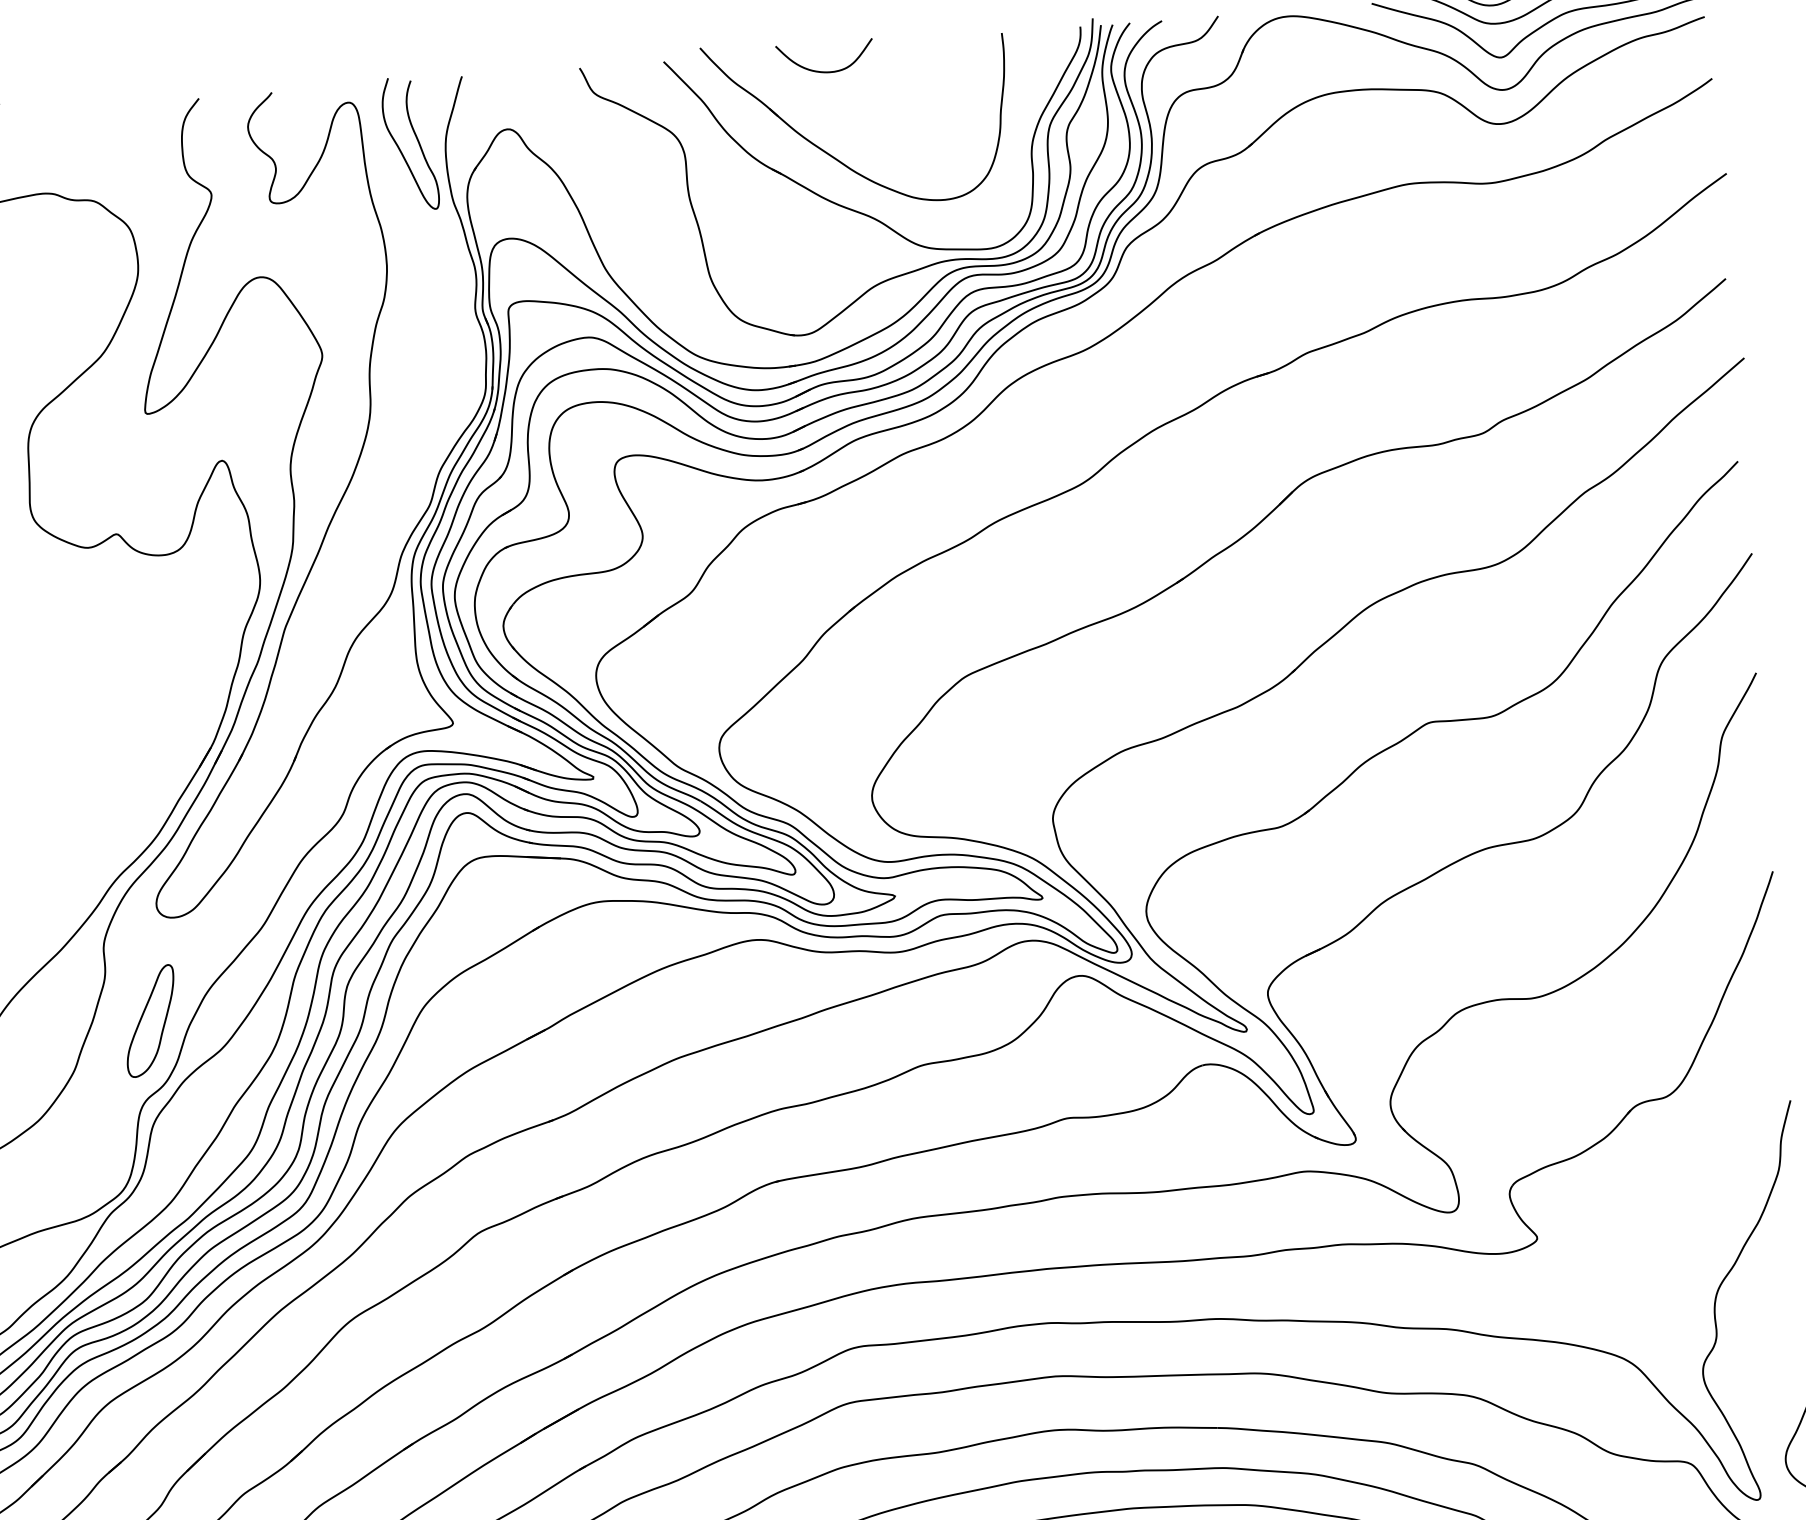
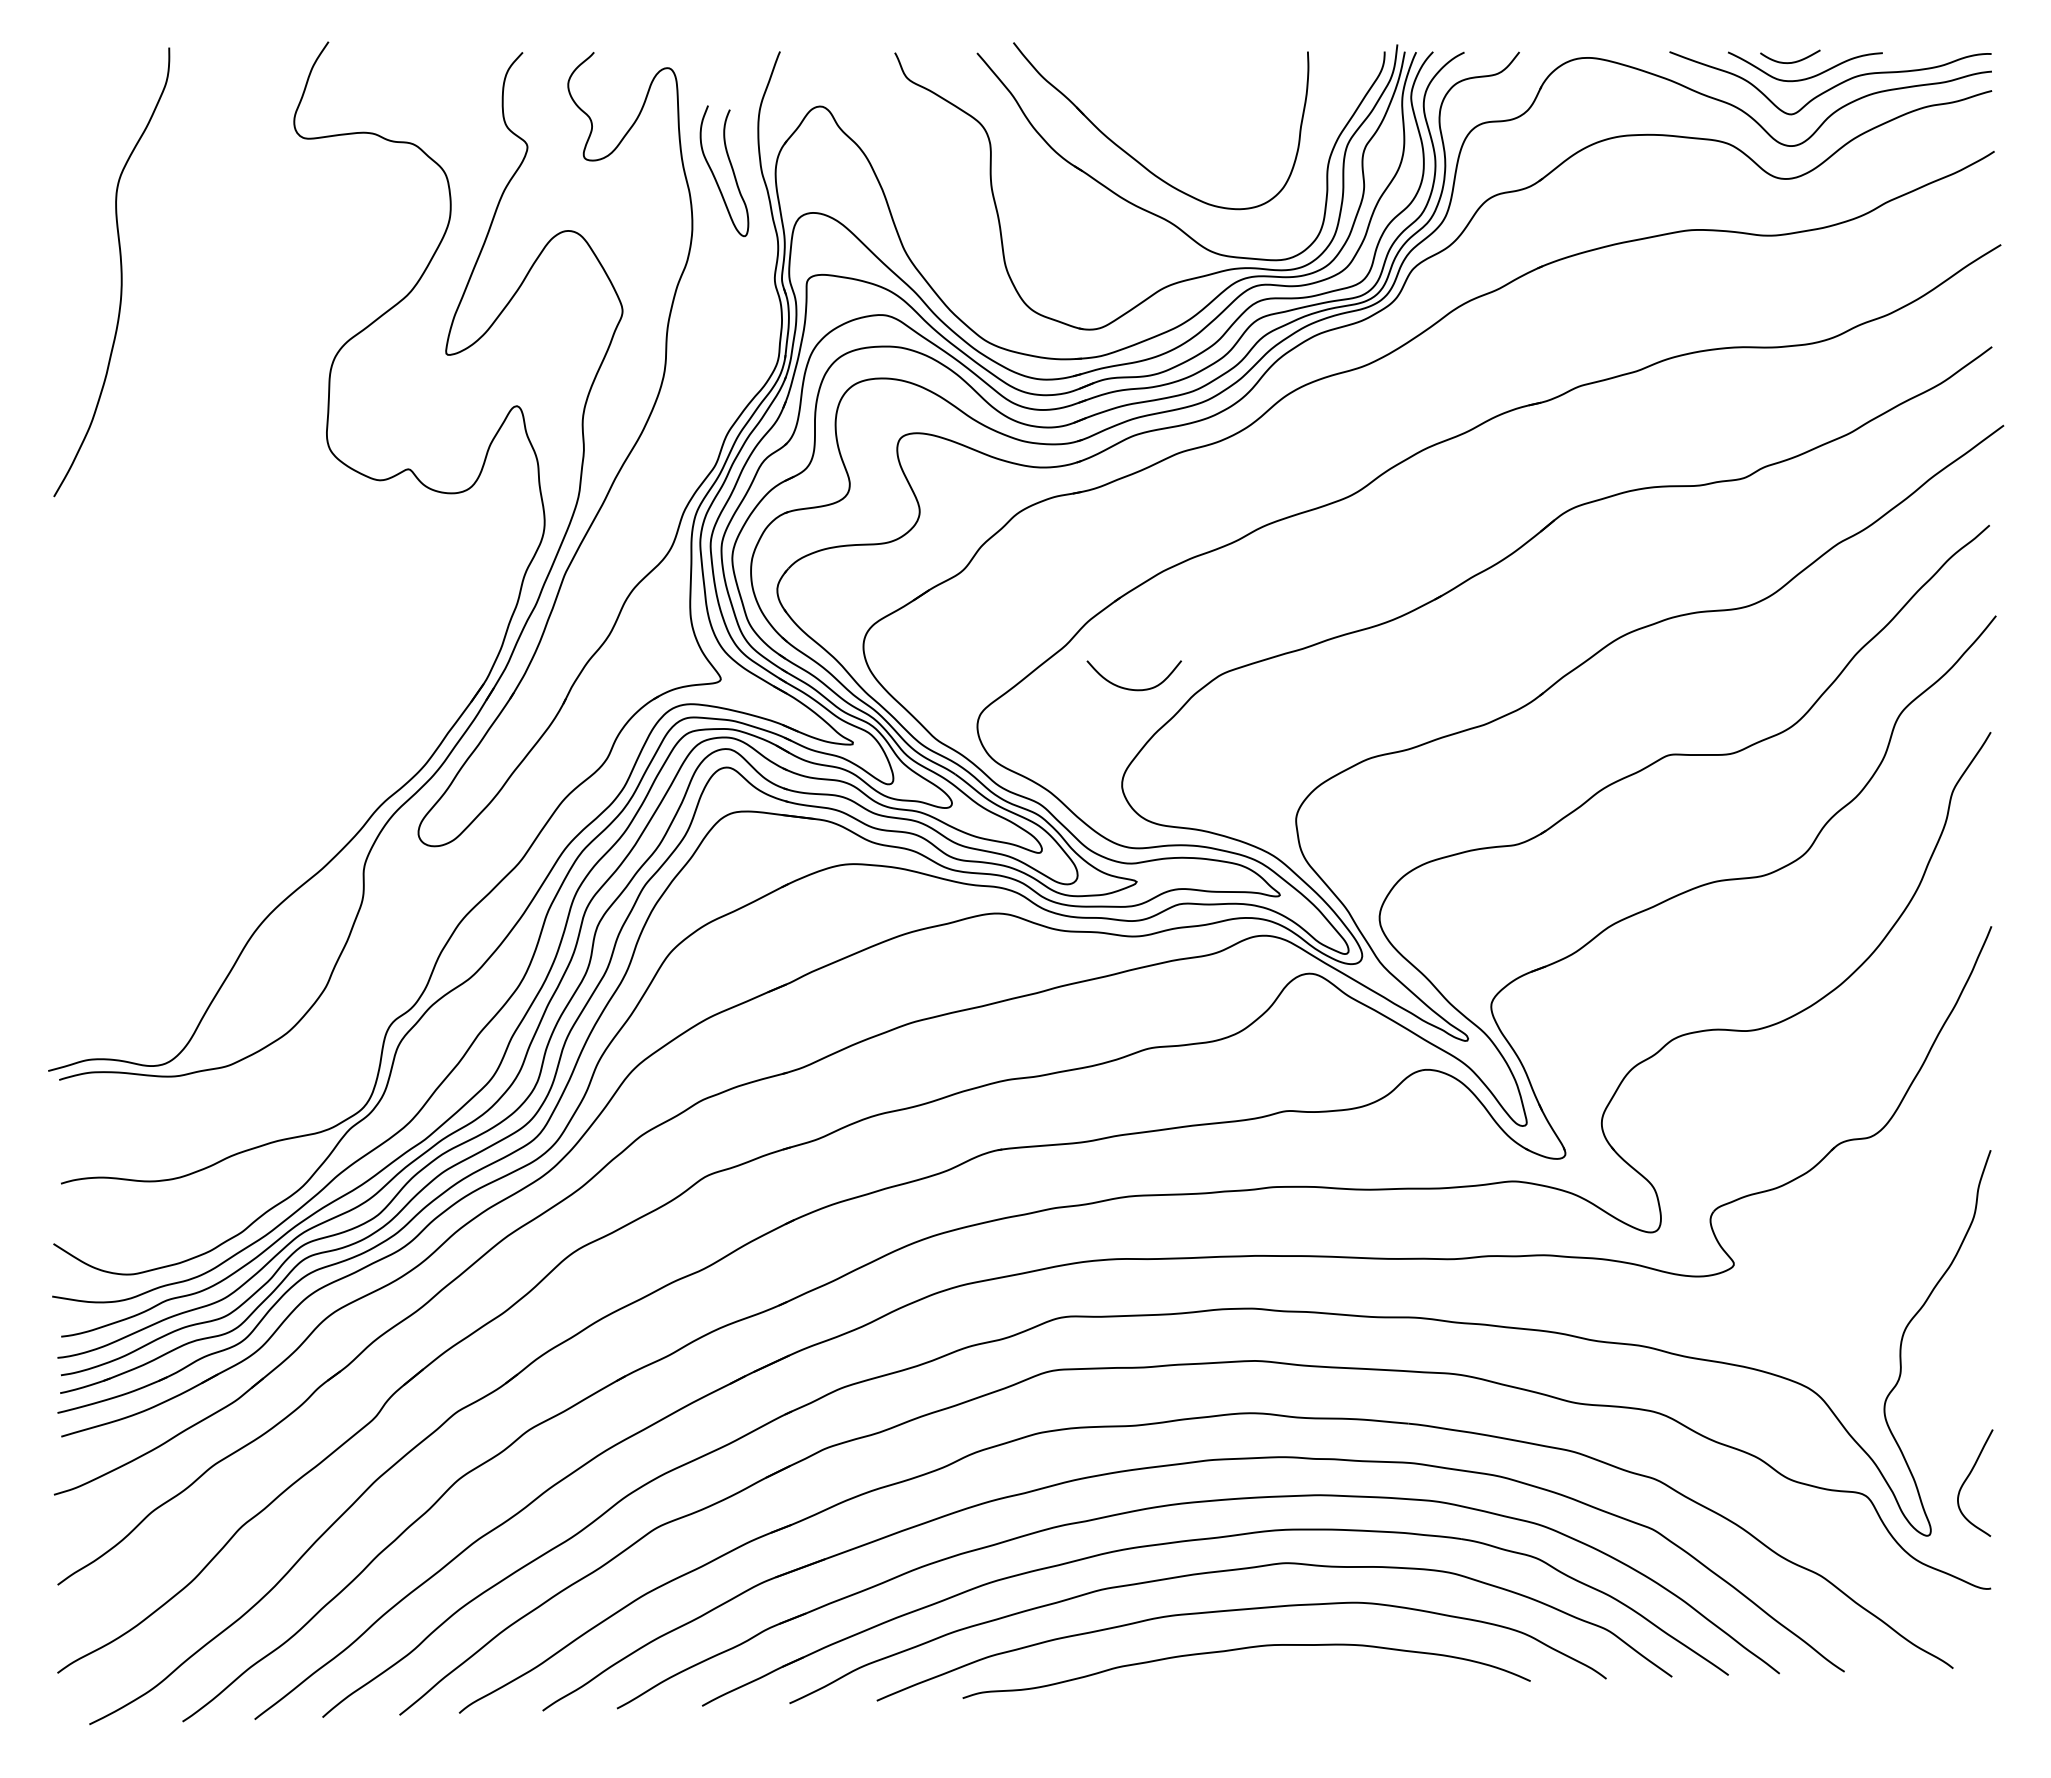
curve: (823, 70) -> (1131, 688), moved
curve: (417, 141) -> (731, 169), moved
part: (150, 1021) -> (403, 945), removed

